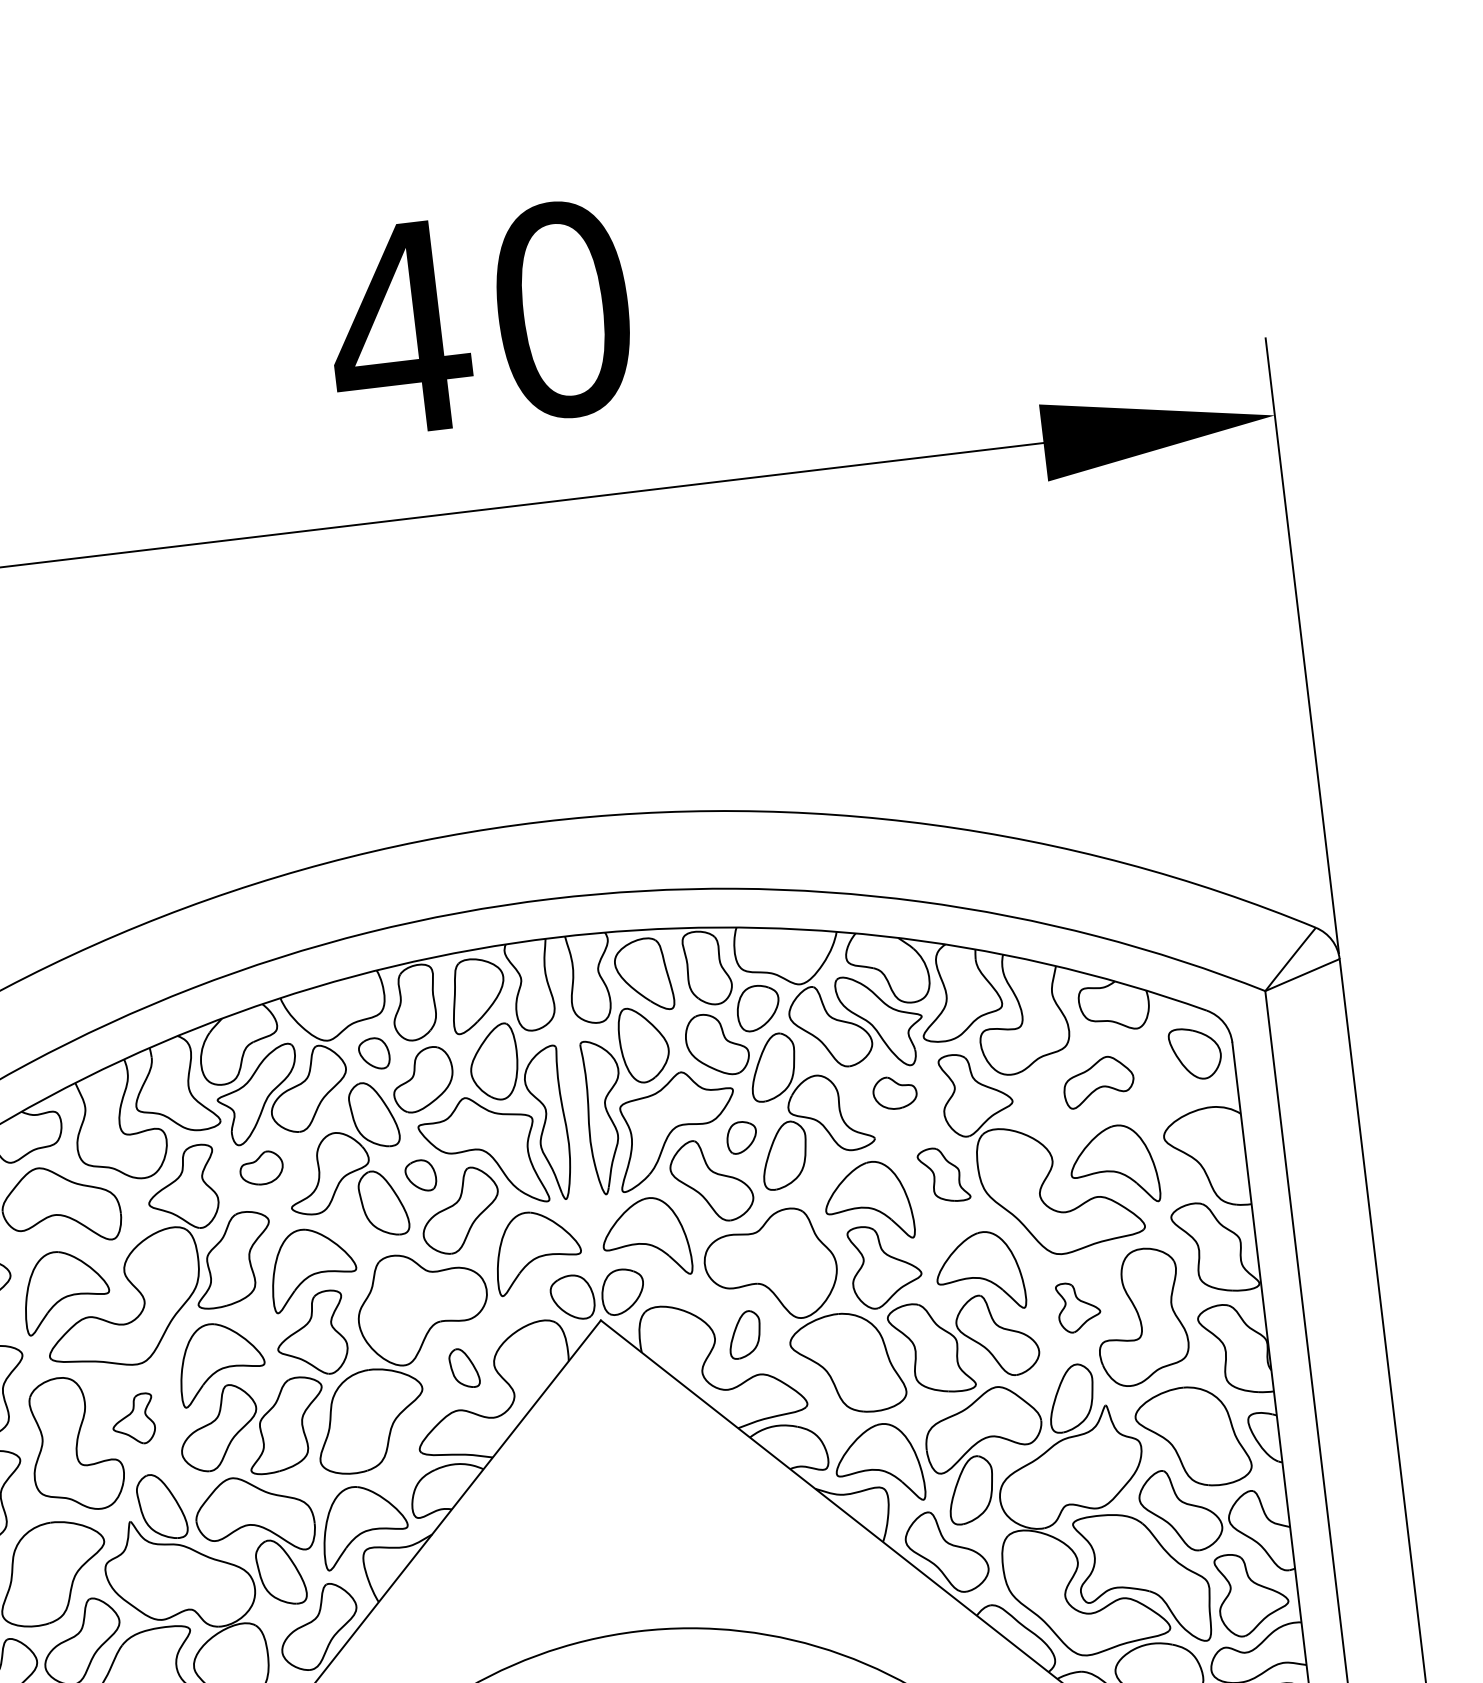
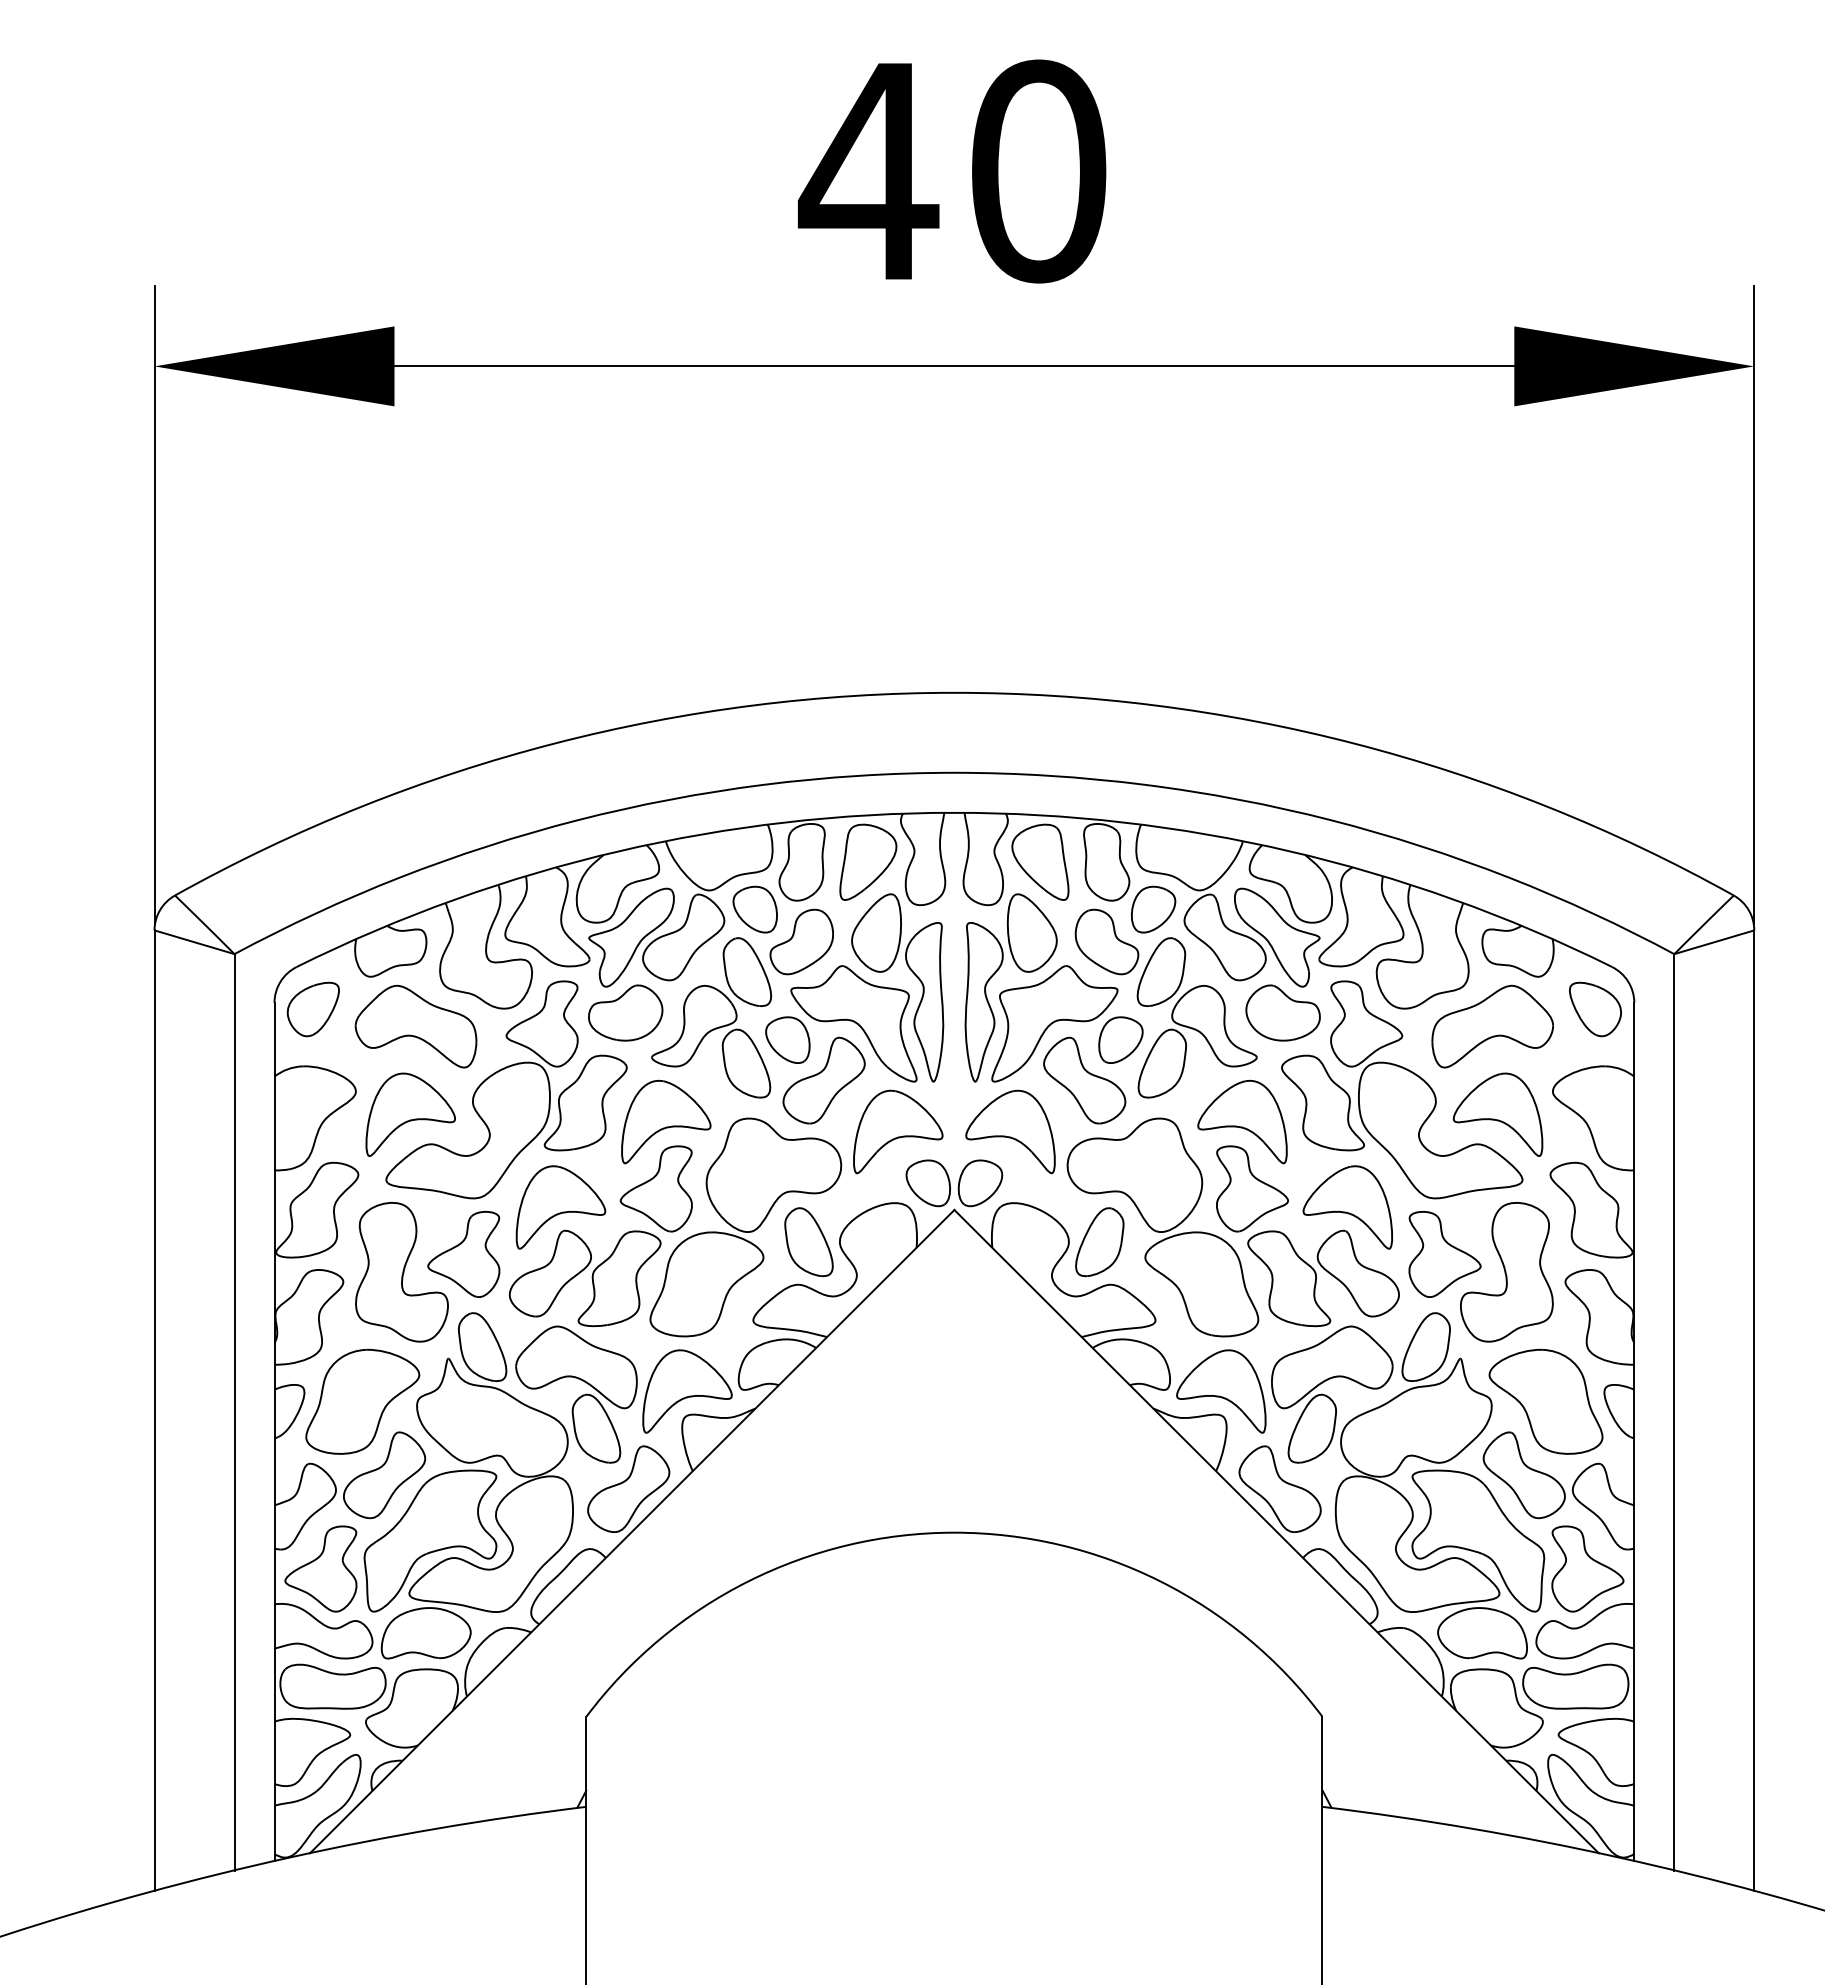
part: (373, 1053) -> (754, 909), size x1.43
part: (1098, 1081) -> (1492, 1026), size x1.67
part: (894, 1092) -> (1282, 1012), size x1.67
part: (741, 1137) -> (1120, 1039), size x1.43
part: (261, 1167) -> (625, 1012), size x1.67
part: (943, 1174) -> (1322, 1102), size x1.67
part: (420, 1175) -> (787, 1039), size x1.43
part: (1078, 1306) -> (1444, 1254), size x1.67
part: (744, 1335) -> (1099, 1242), size x1.43
part: (464, 1368) -> (808, 1242), size x1.67
part: (132, 1419) -> (463, 1254), size x1.67

